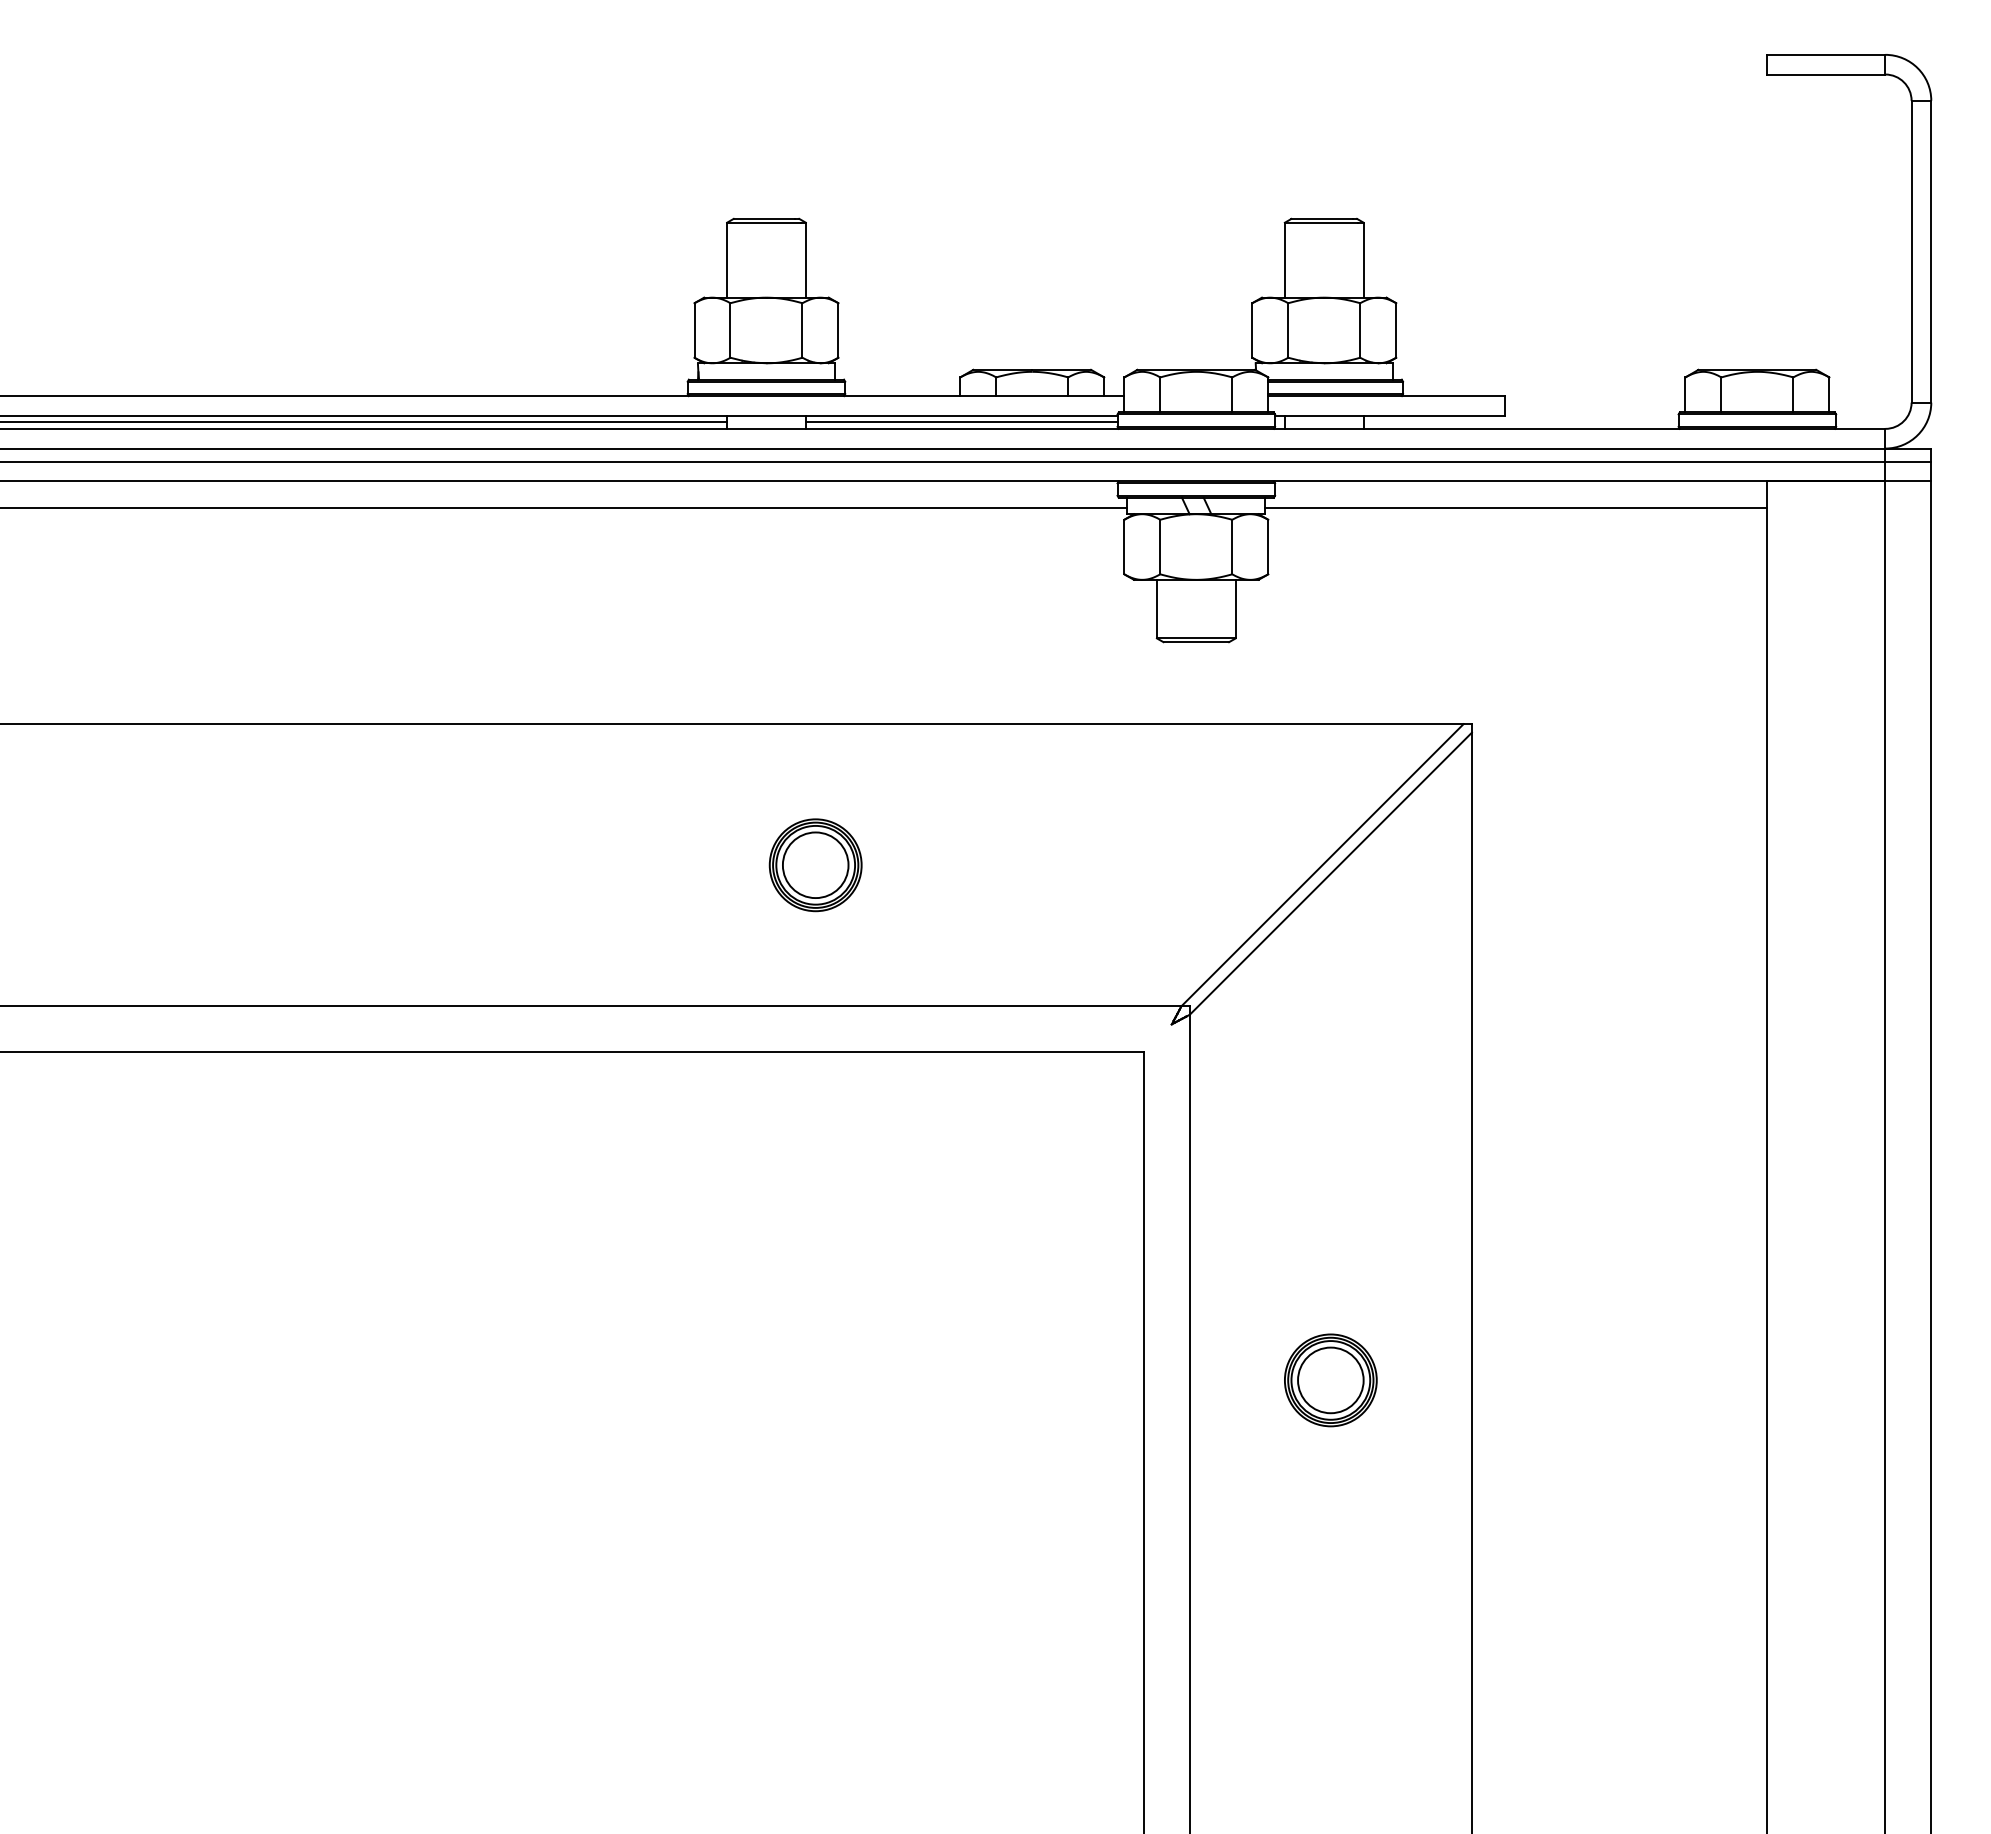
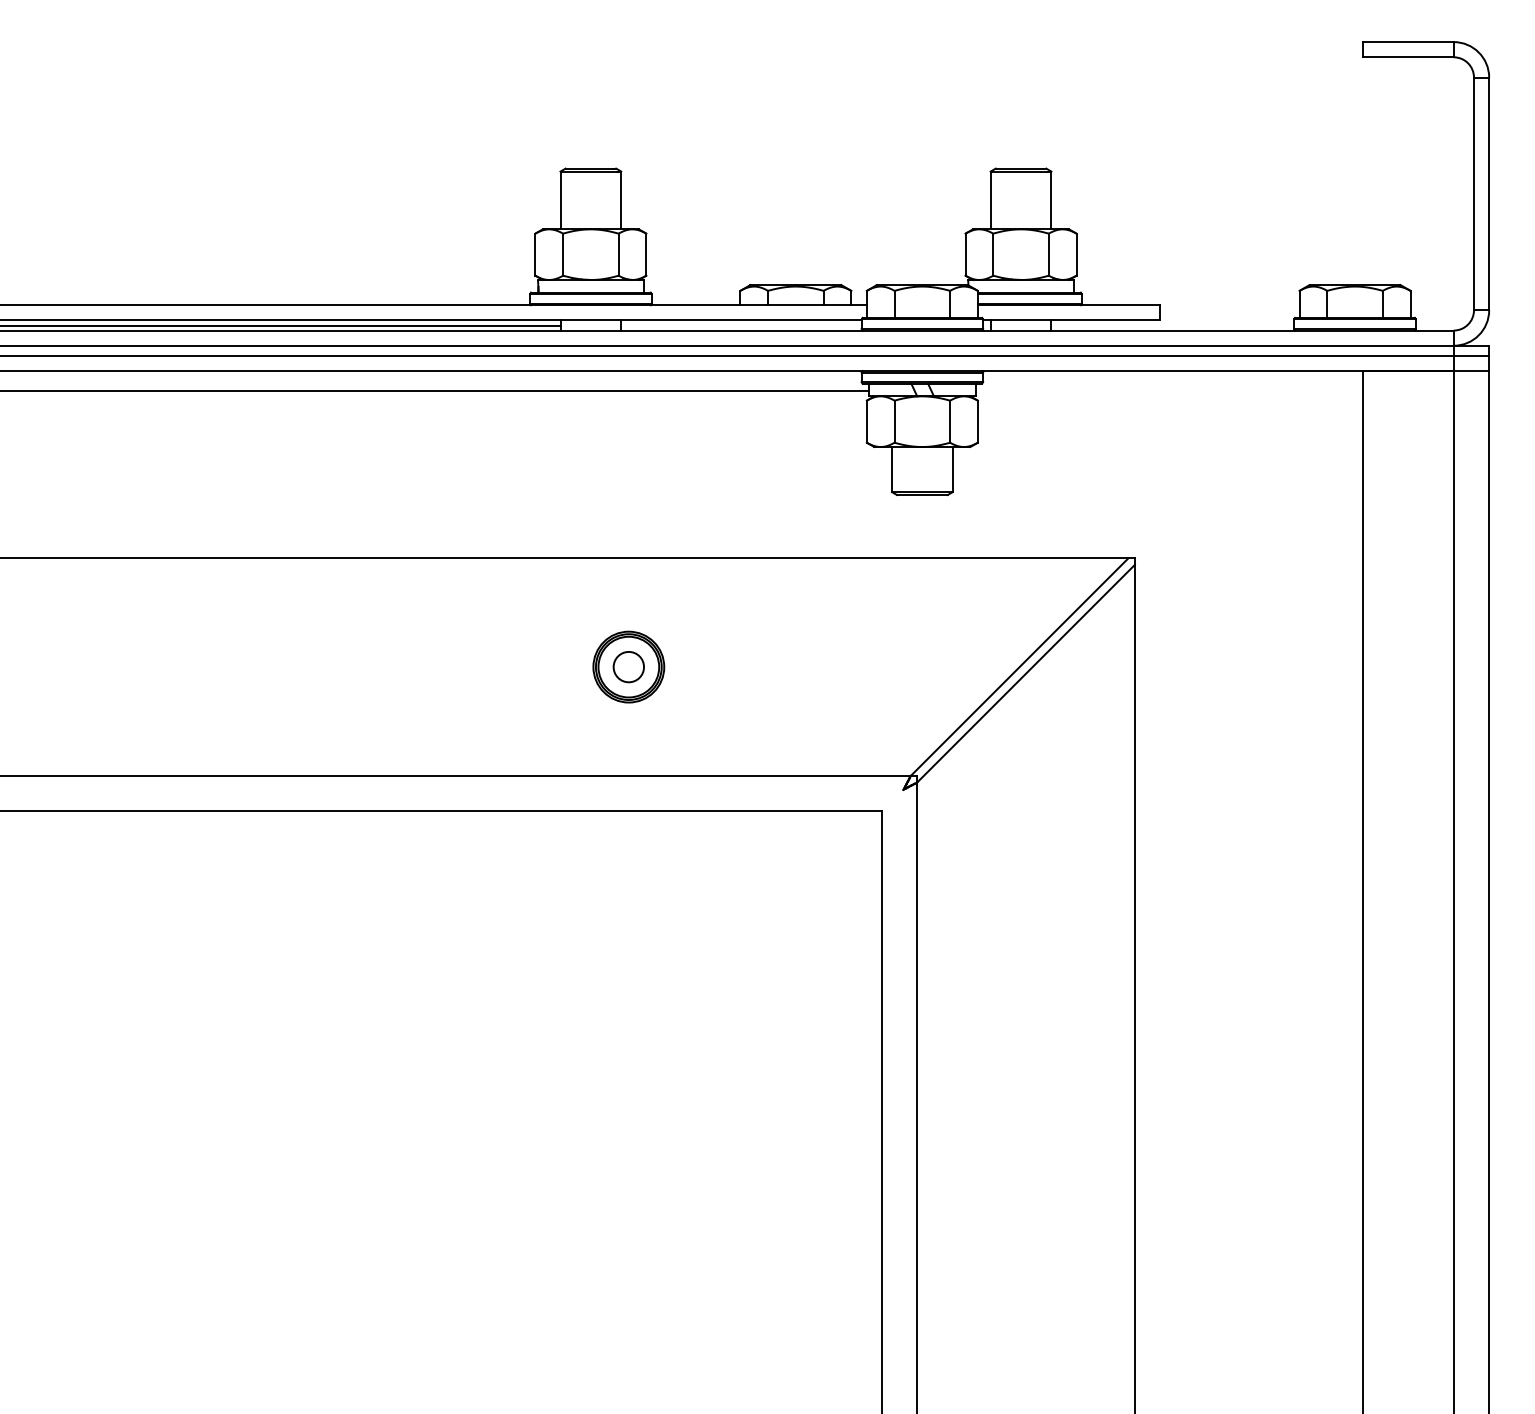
line: (961, 422) -> (741, 325), removed
line: (1516, 507) -> (1169, 391), removed
circle: (815, 865) -> (628, 667), size x0.6
part: (1330, 1380) -> (1025, 1064), removed

